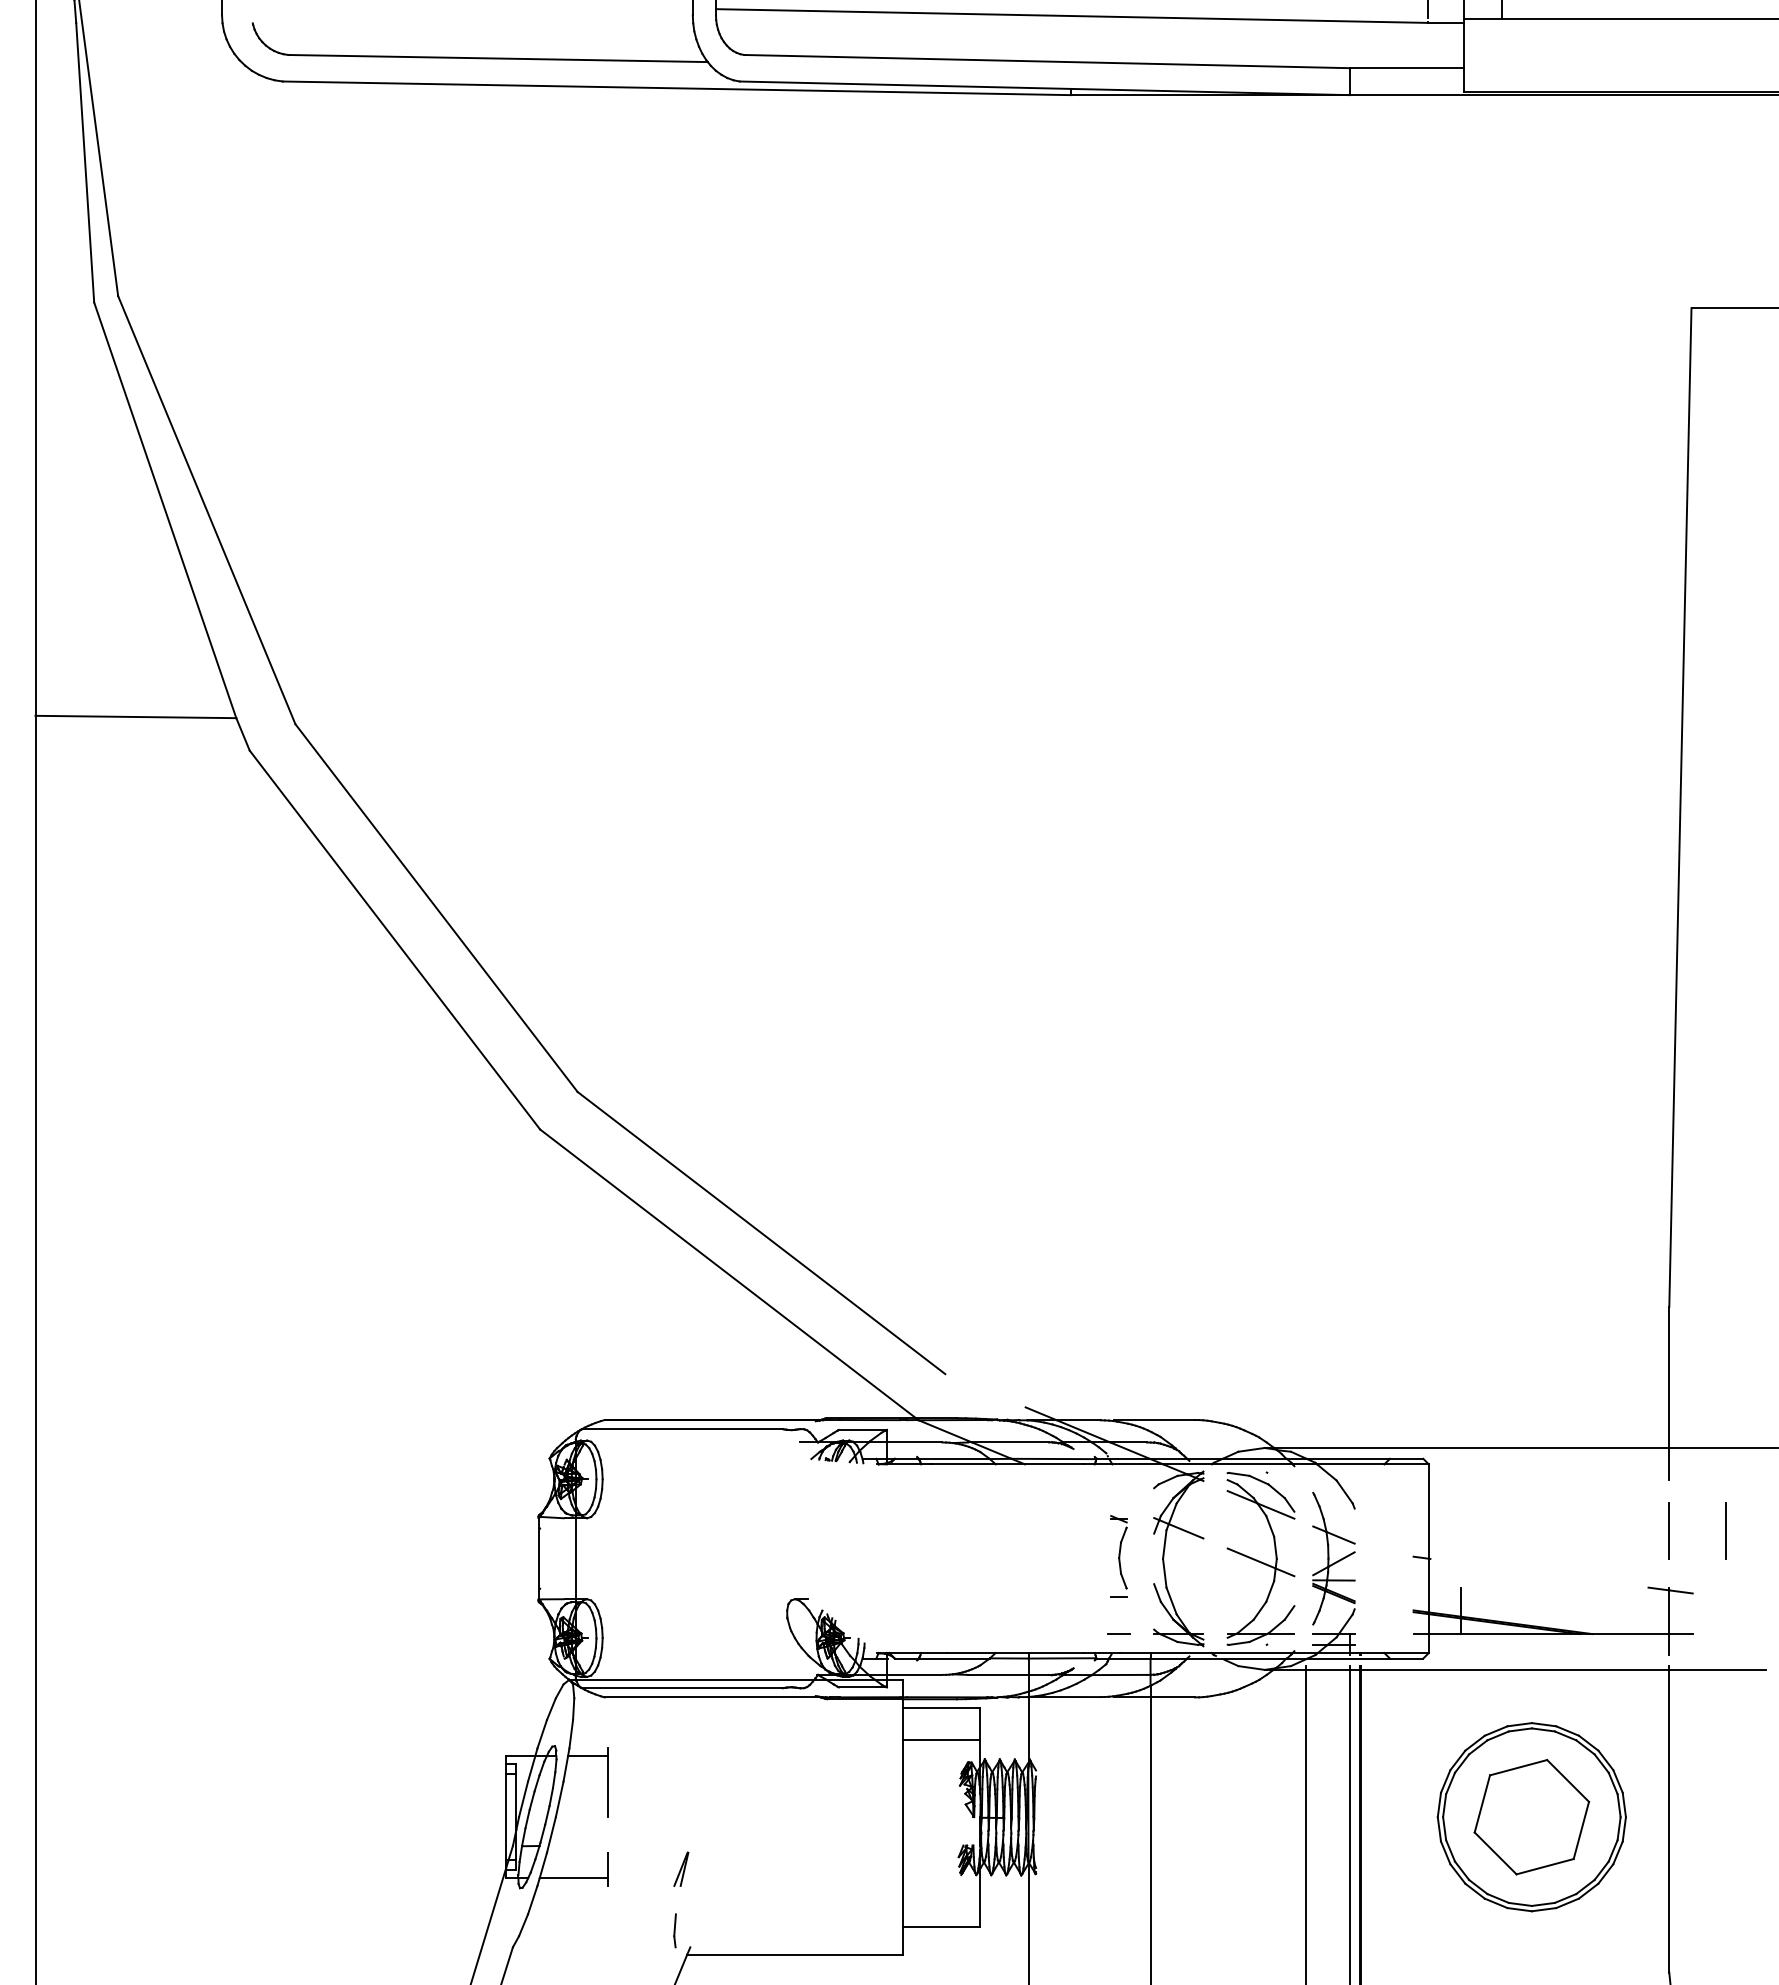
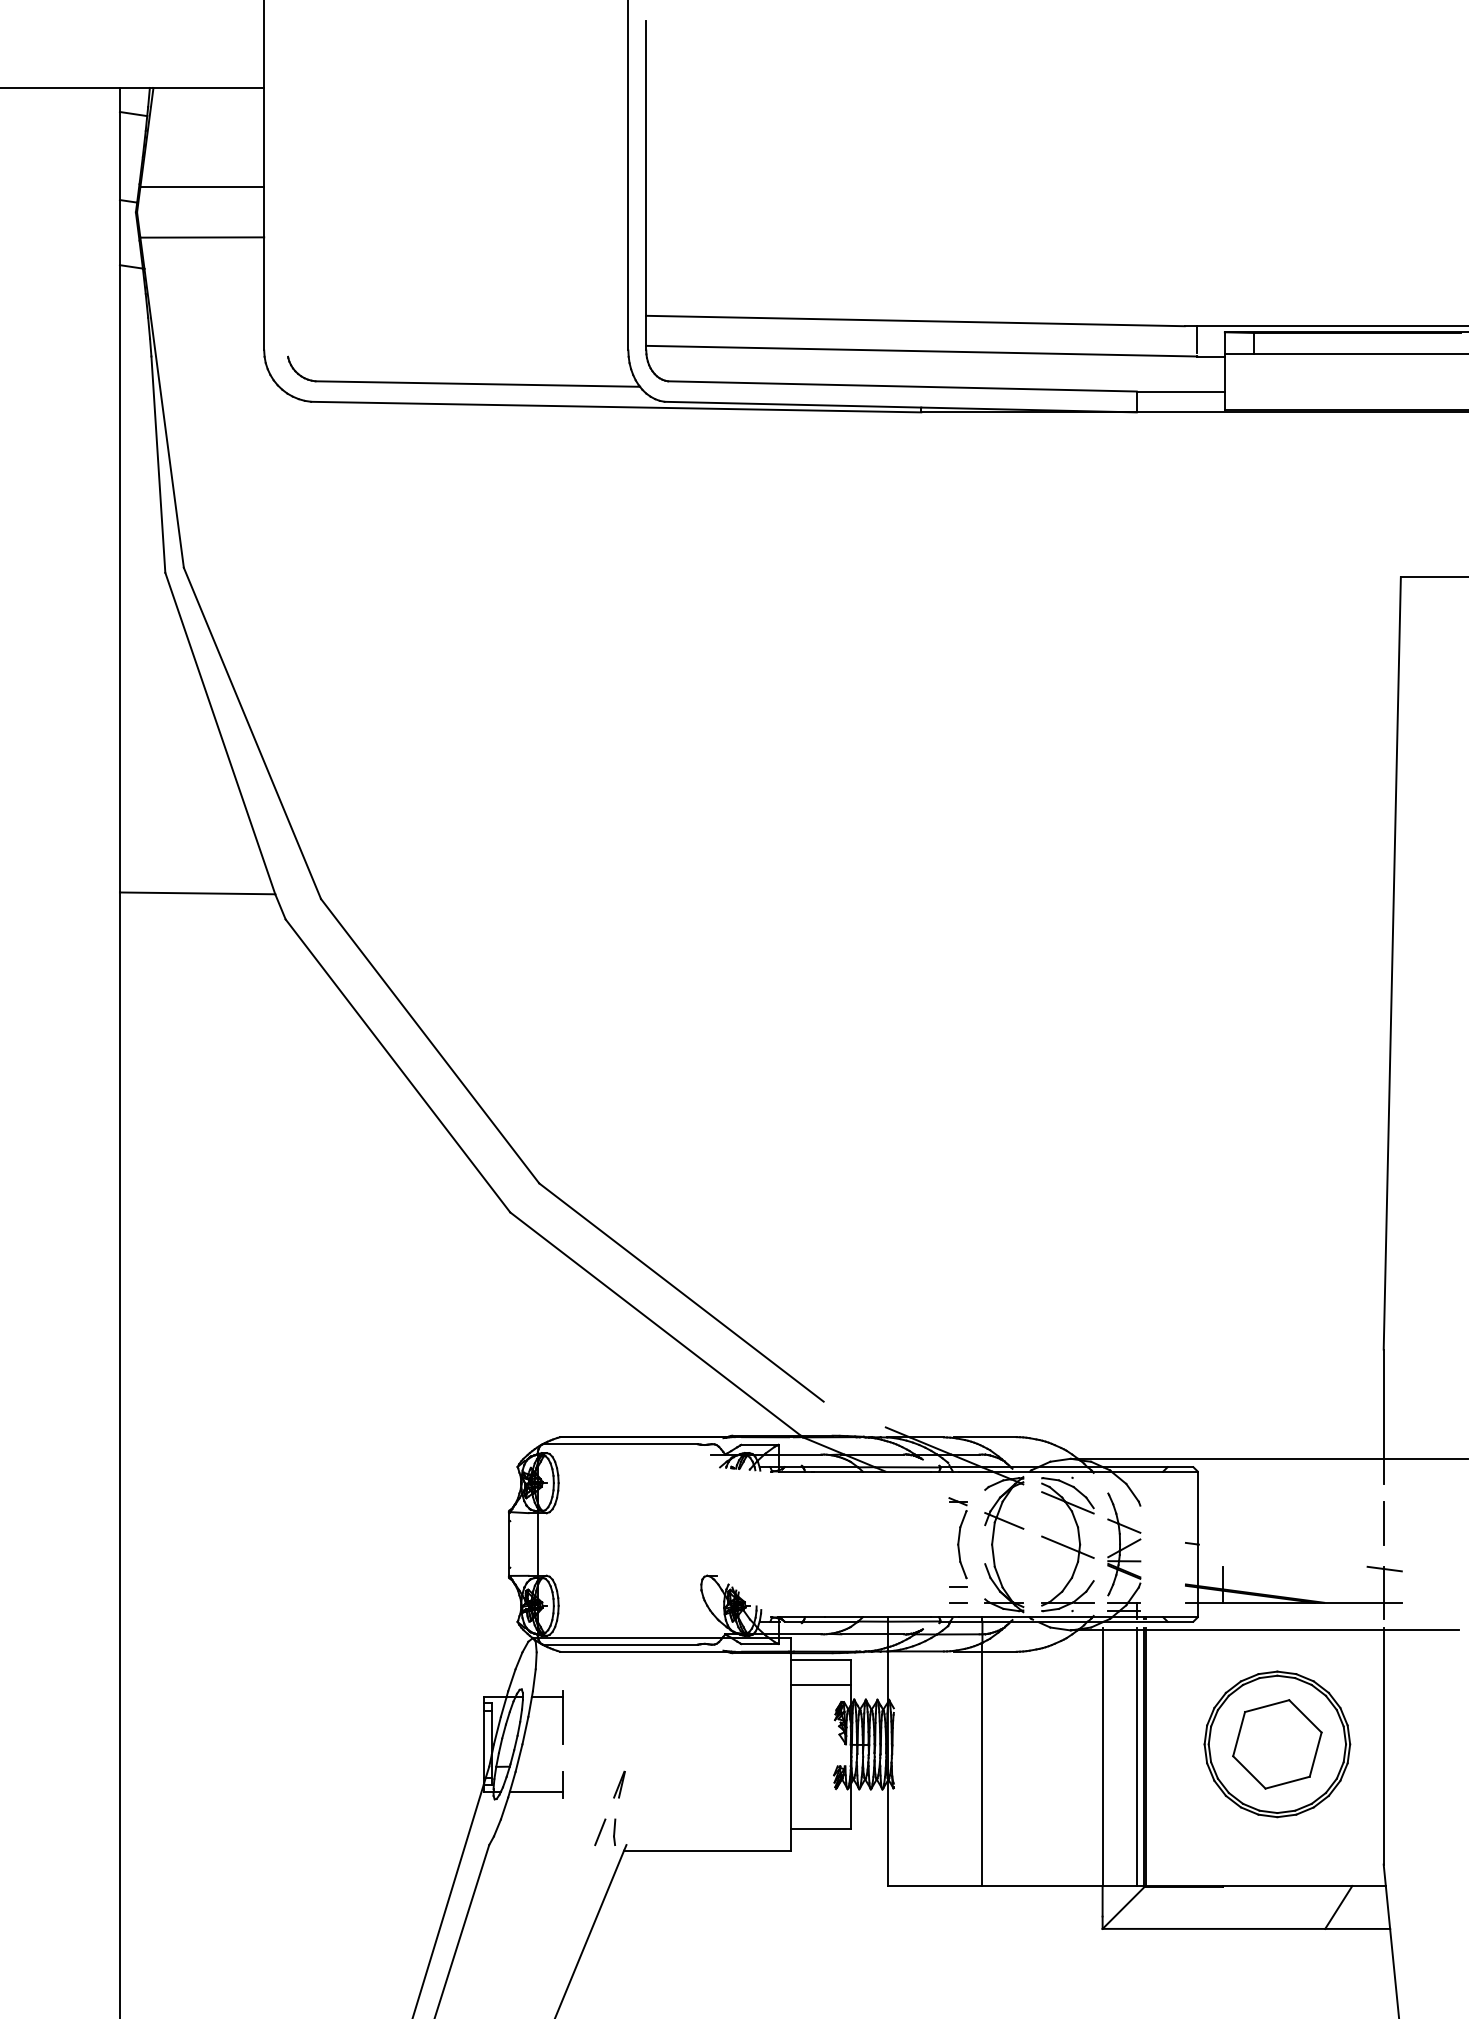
line: (1725, 1531) -> (1427, 1523), removed
part: (1118, 1556) -> (957, 1542), size x1.43
line: (656, 1931) -> (600, 1832), added

